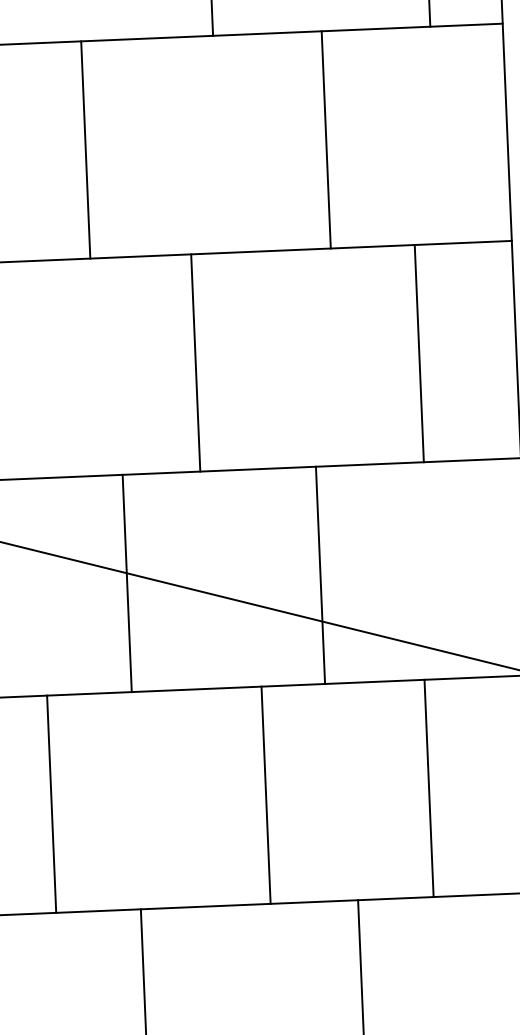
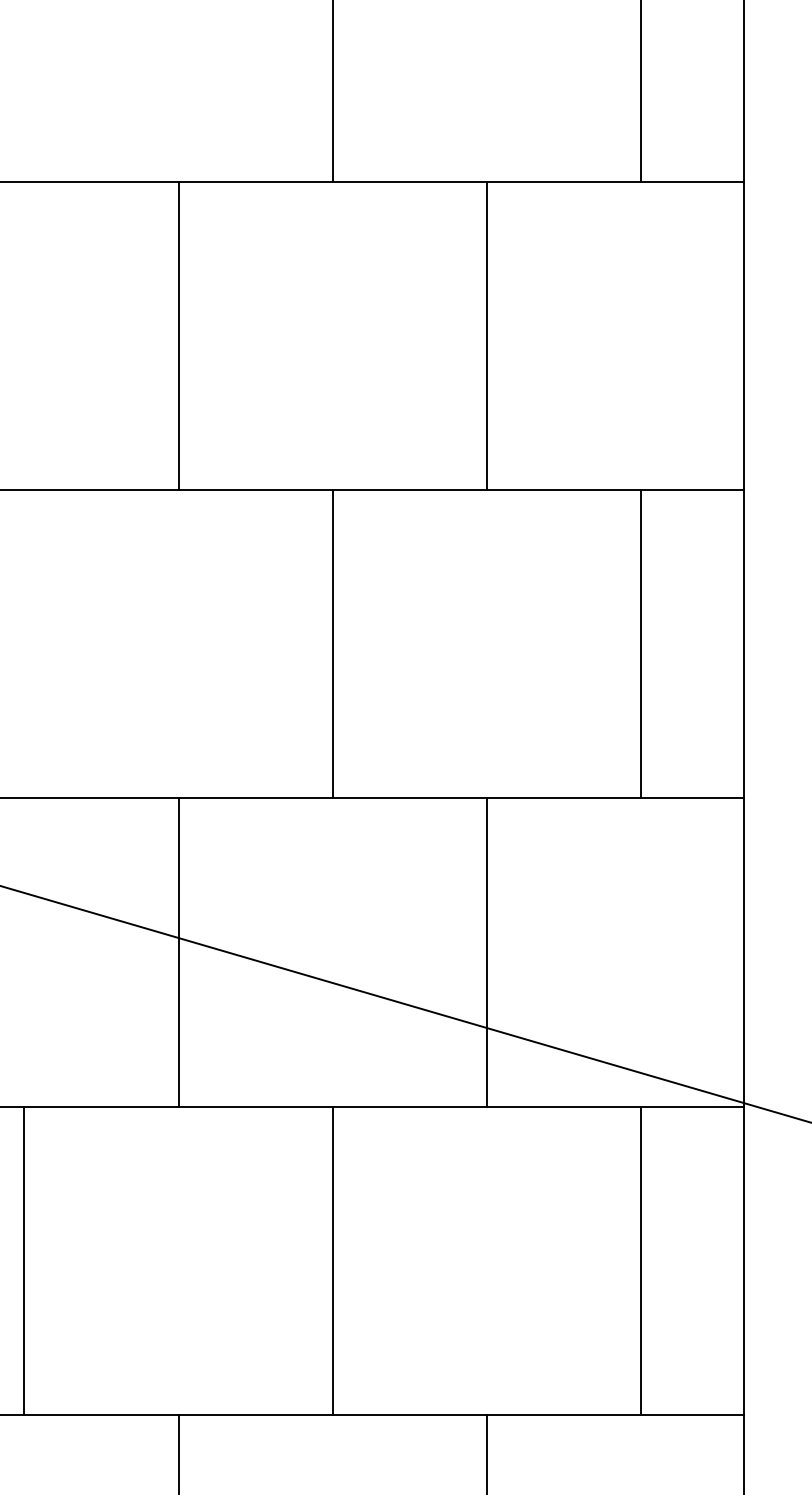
line: (85, 149) -> (178, 335), moved
line: (419, 353) -> (641, 643), moved
line: (195, 362) -> (332, 643), moved
line: (320, 575) -> (486, 952), moved
line: (429, 788) -> (641, 1260), moved
line: (265, 794) -> (332, 1260), moved
line: (51, 803) -> (24, 1260), moved

